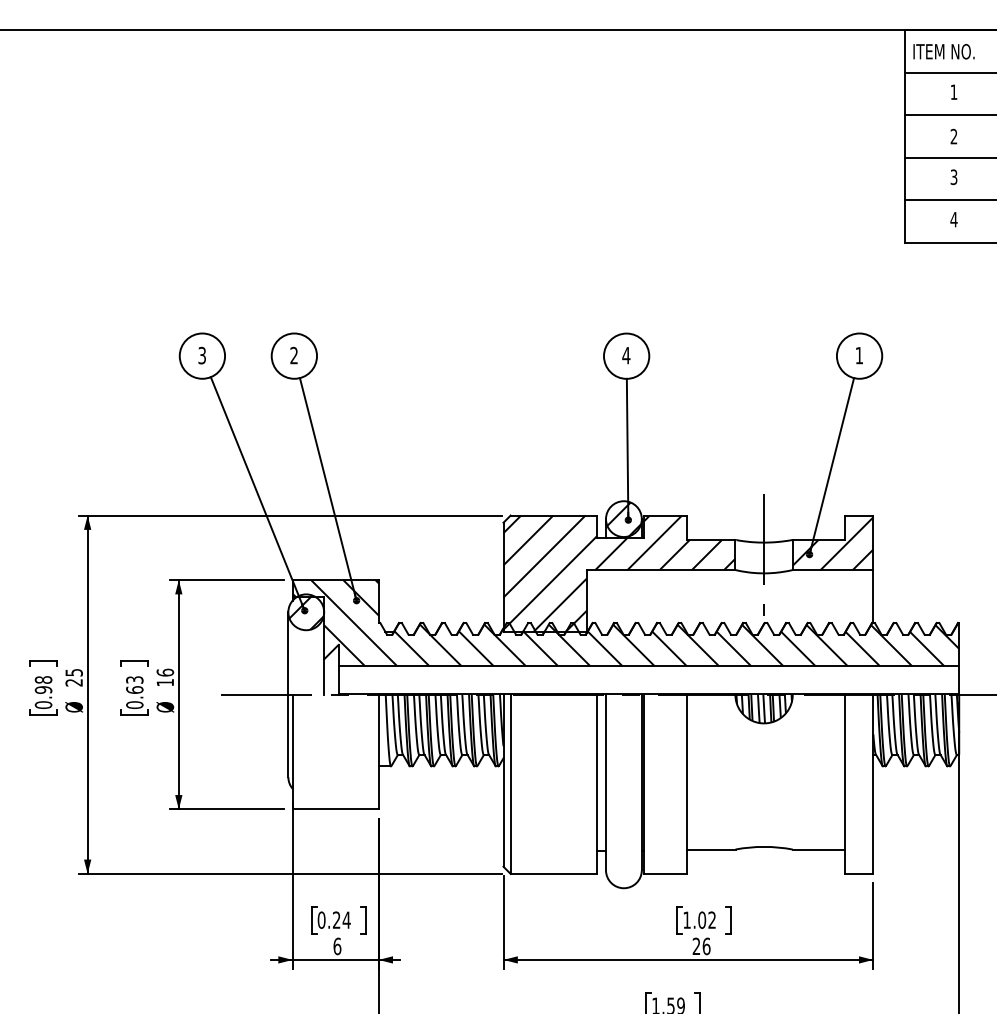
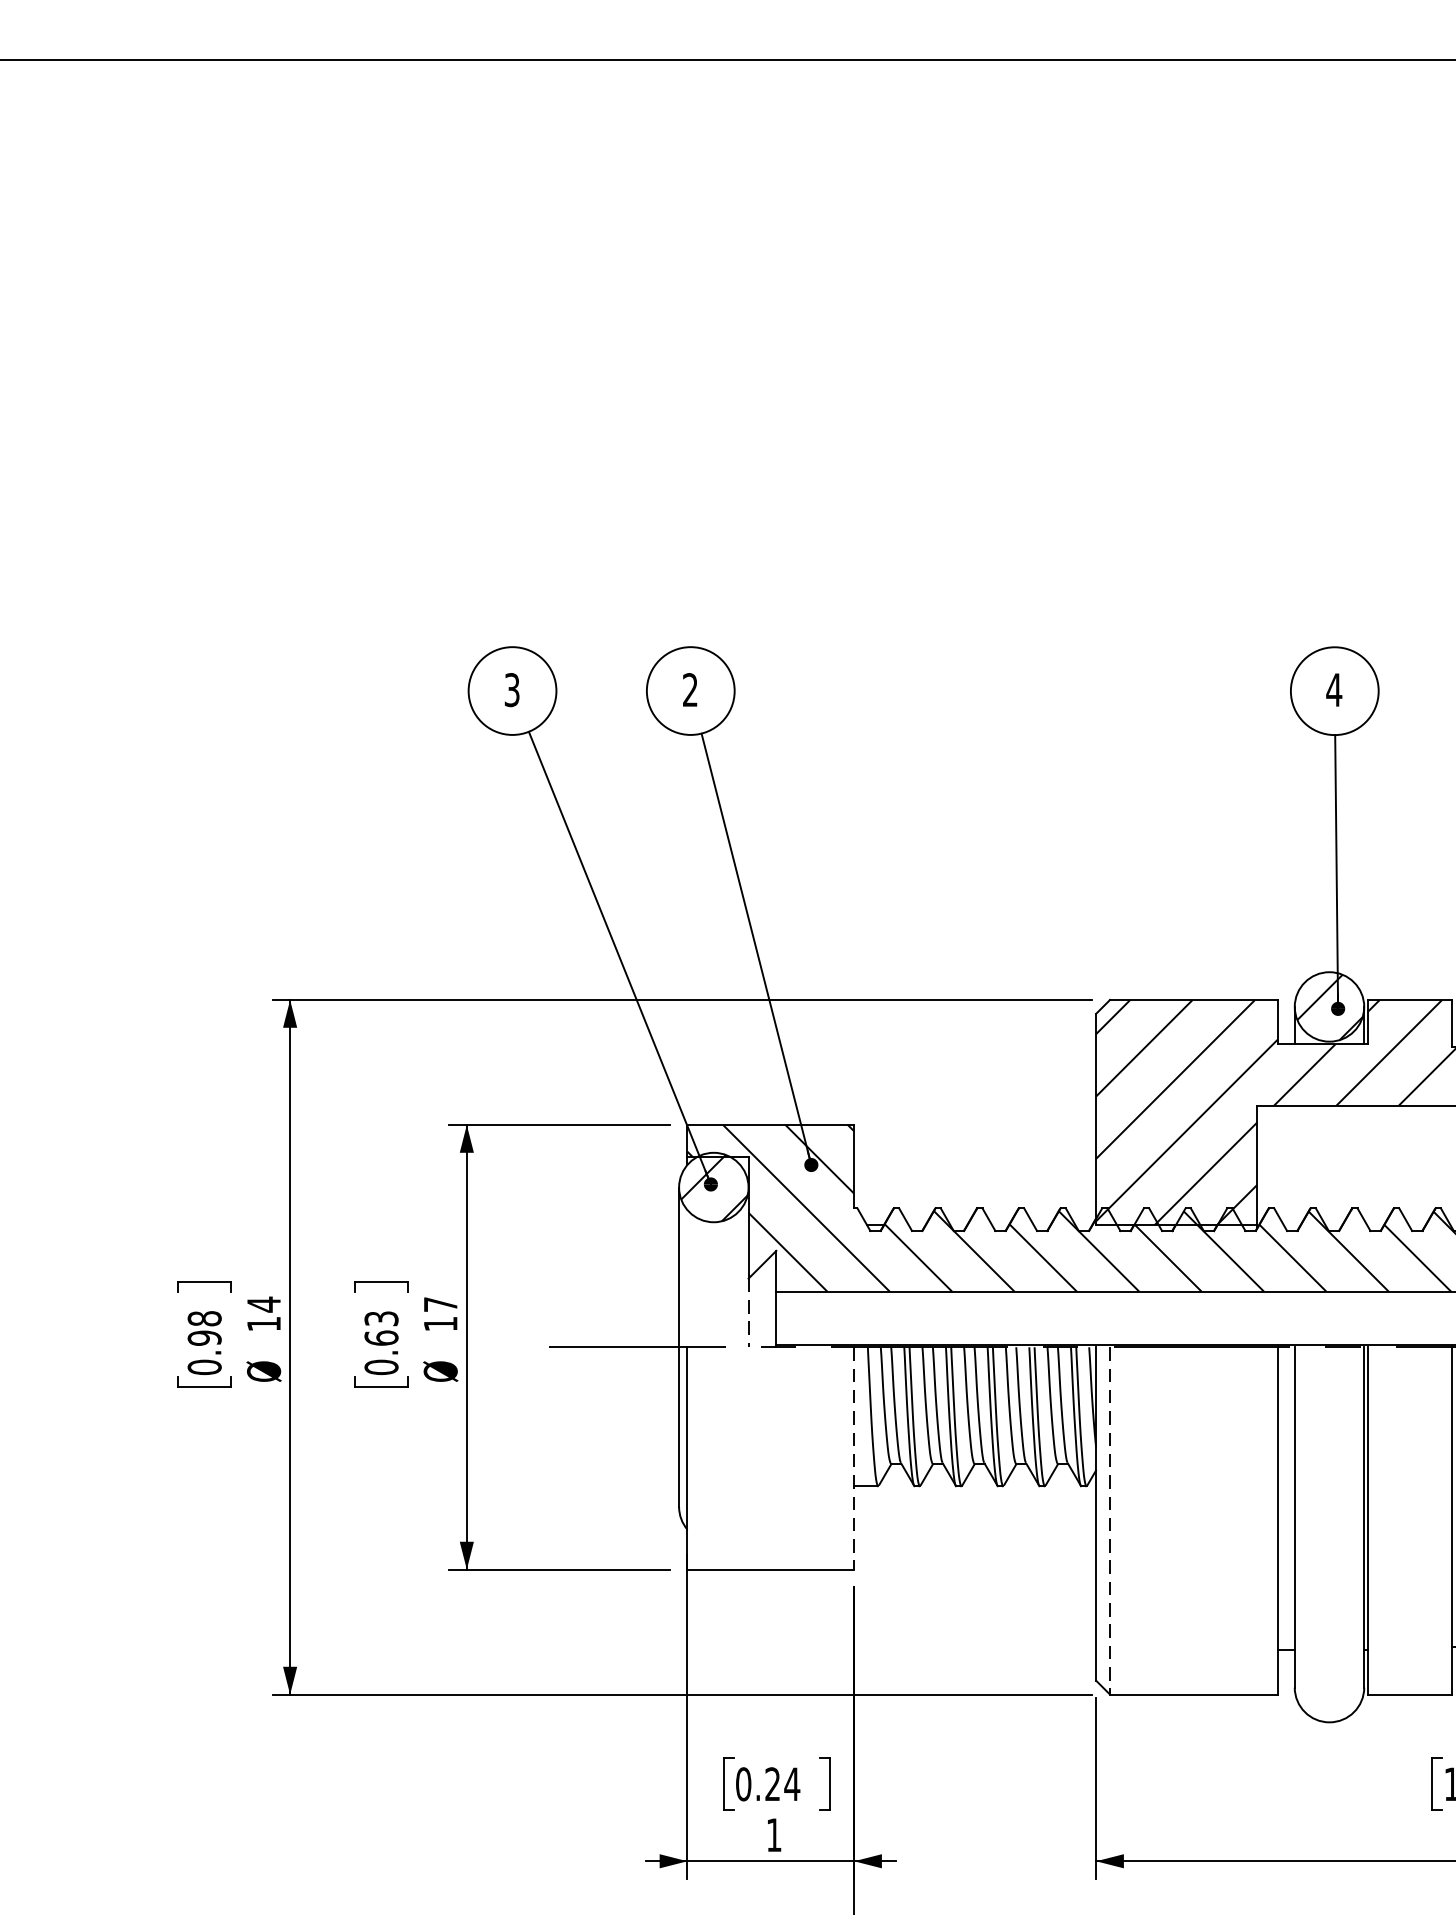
text: (165, 672) -> (440, 1304), 16 -> 17
text: (73, 677) -> (262, 1313), 25 -> 14
line: (324, 677) -> (749, 1313), solid -> dashed
line: (378, 752) -> (853, 1459), solid -> dashed
line: (510, 784) -> (1109, 1521), solid -> dashed
text: (337, 946) -> (774, 1835), 6 -> 1

